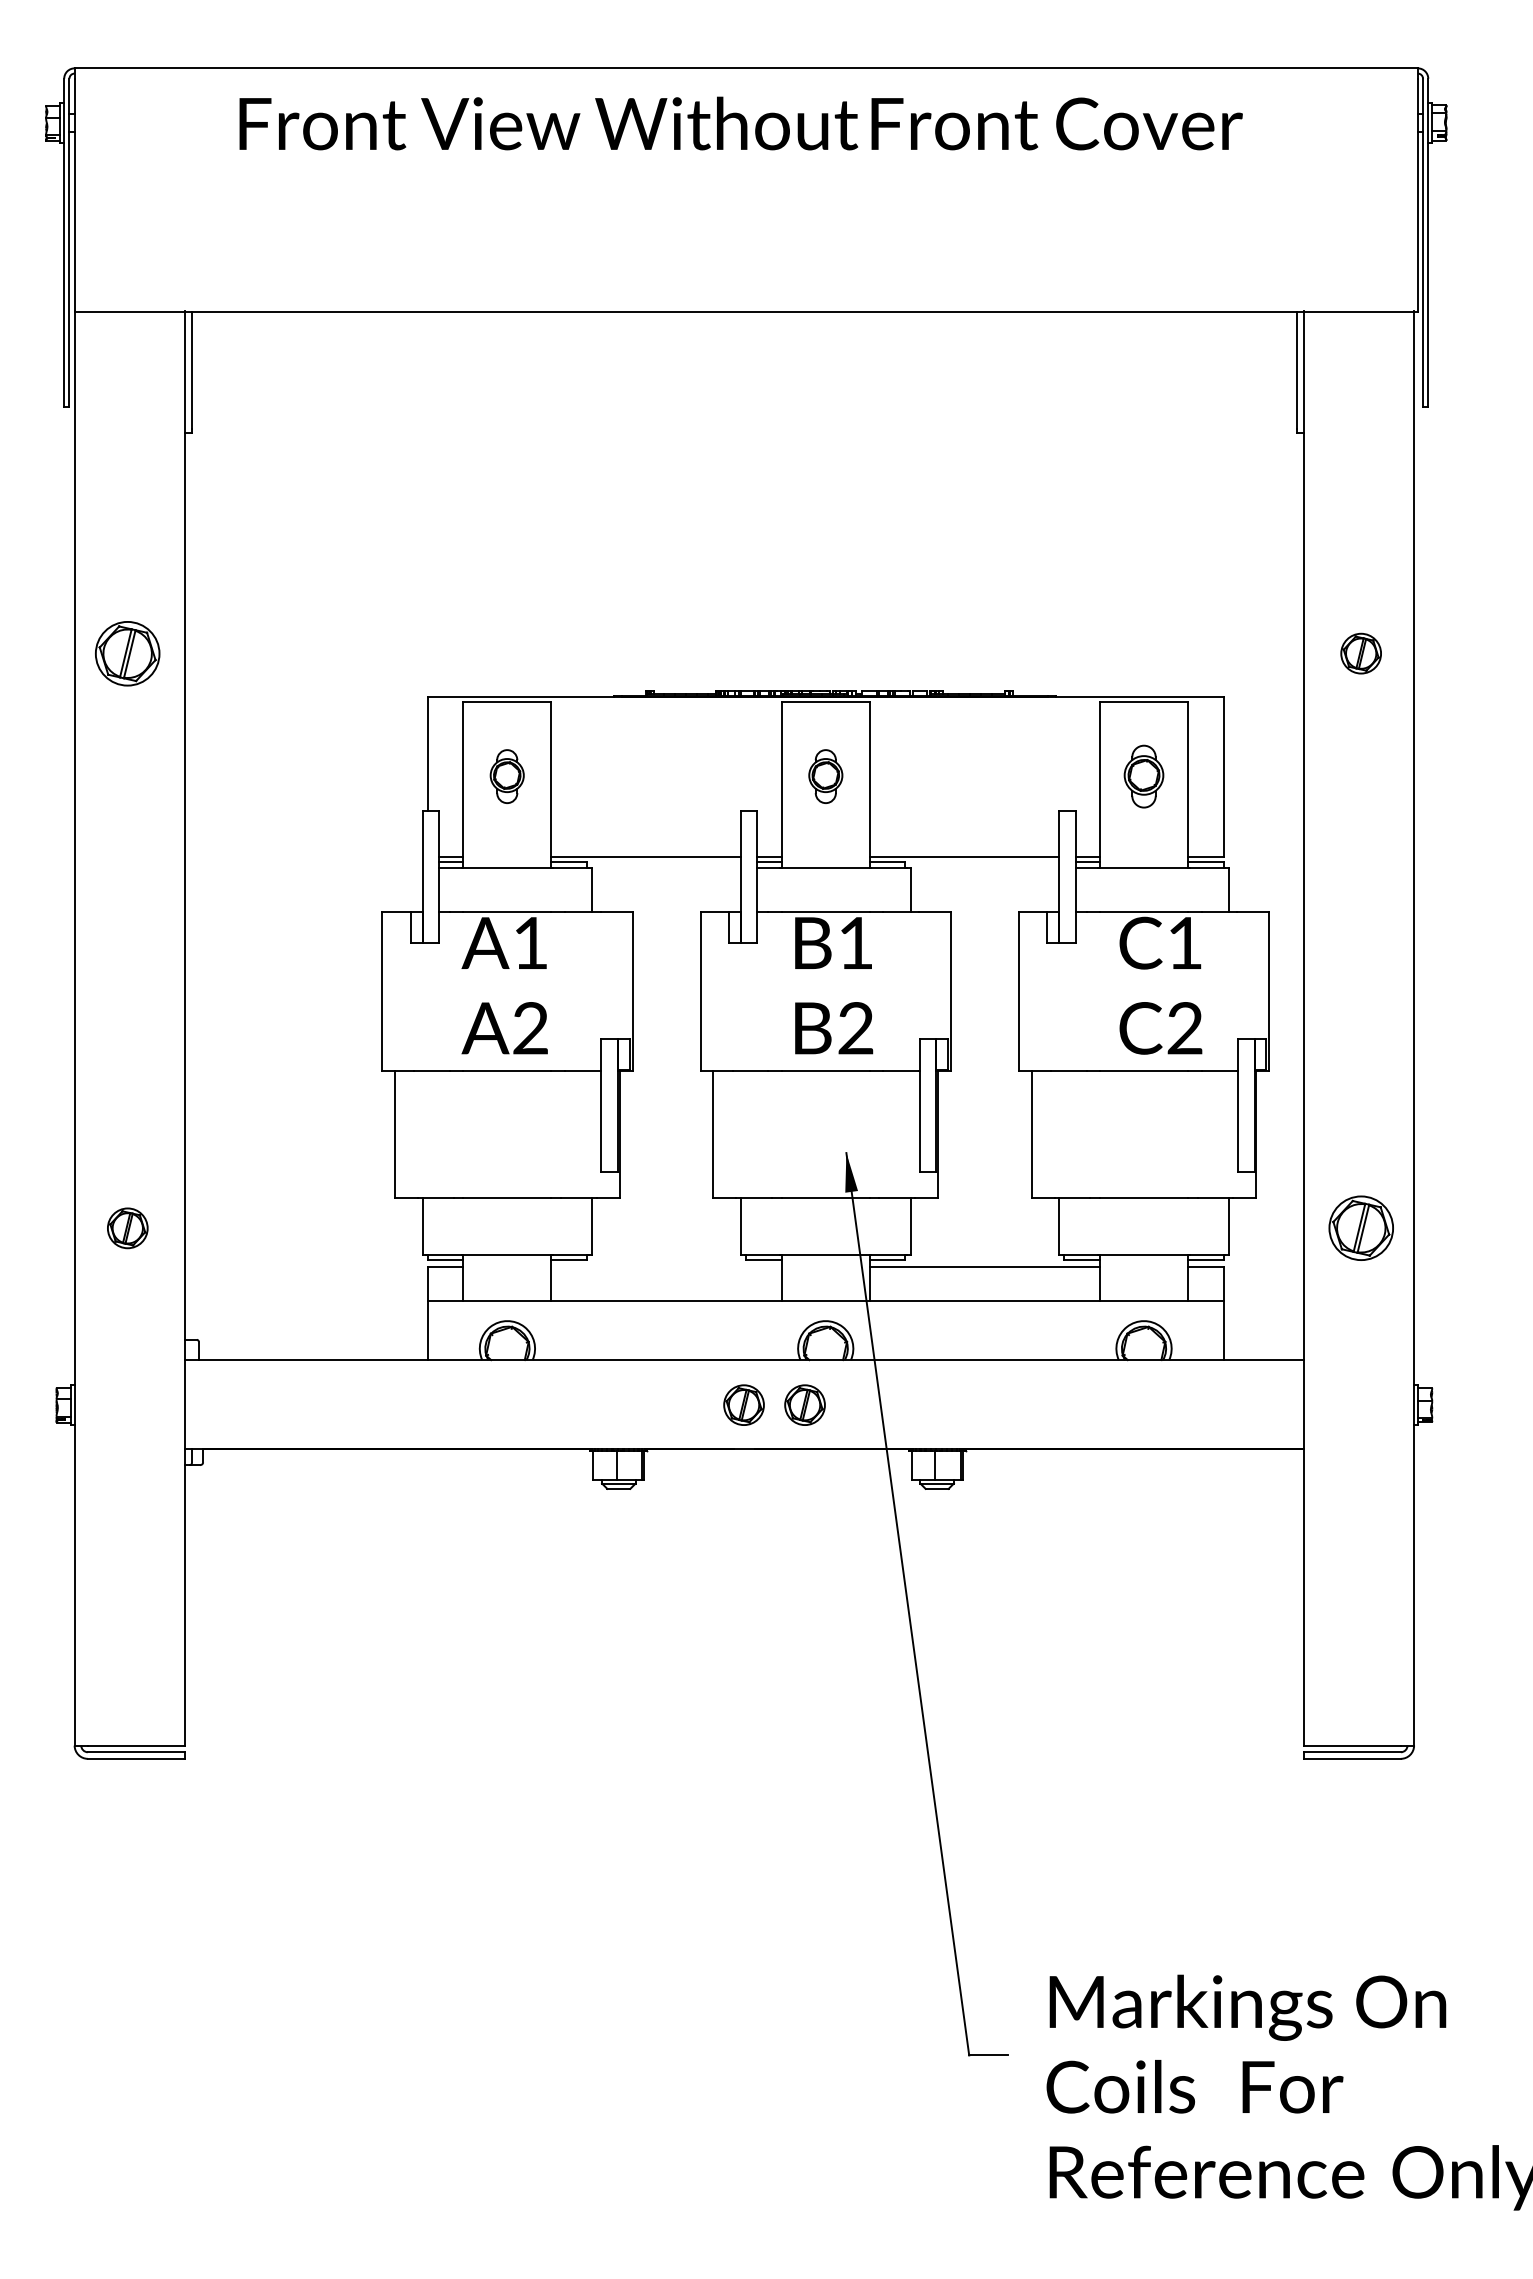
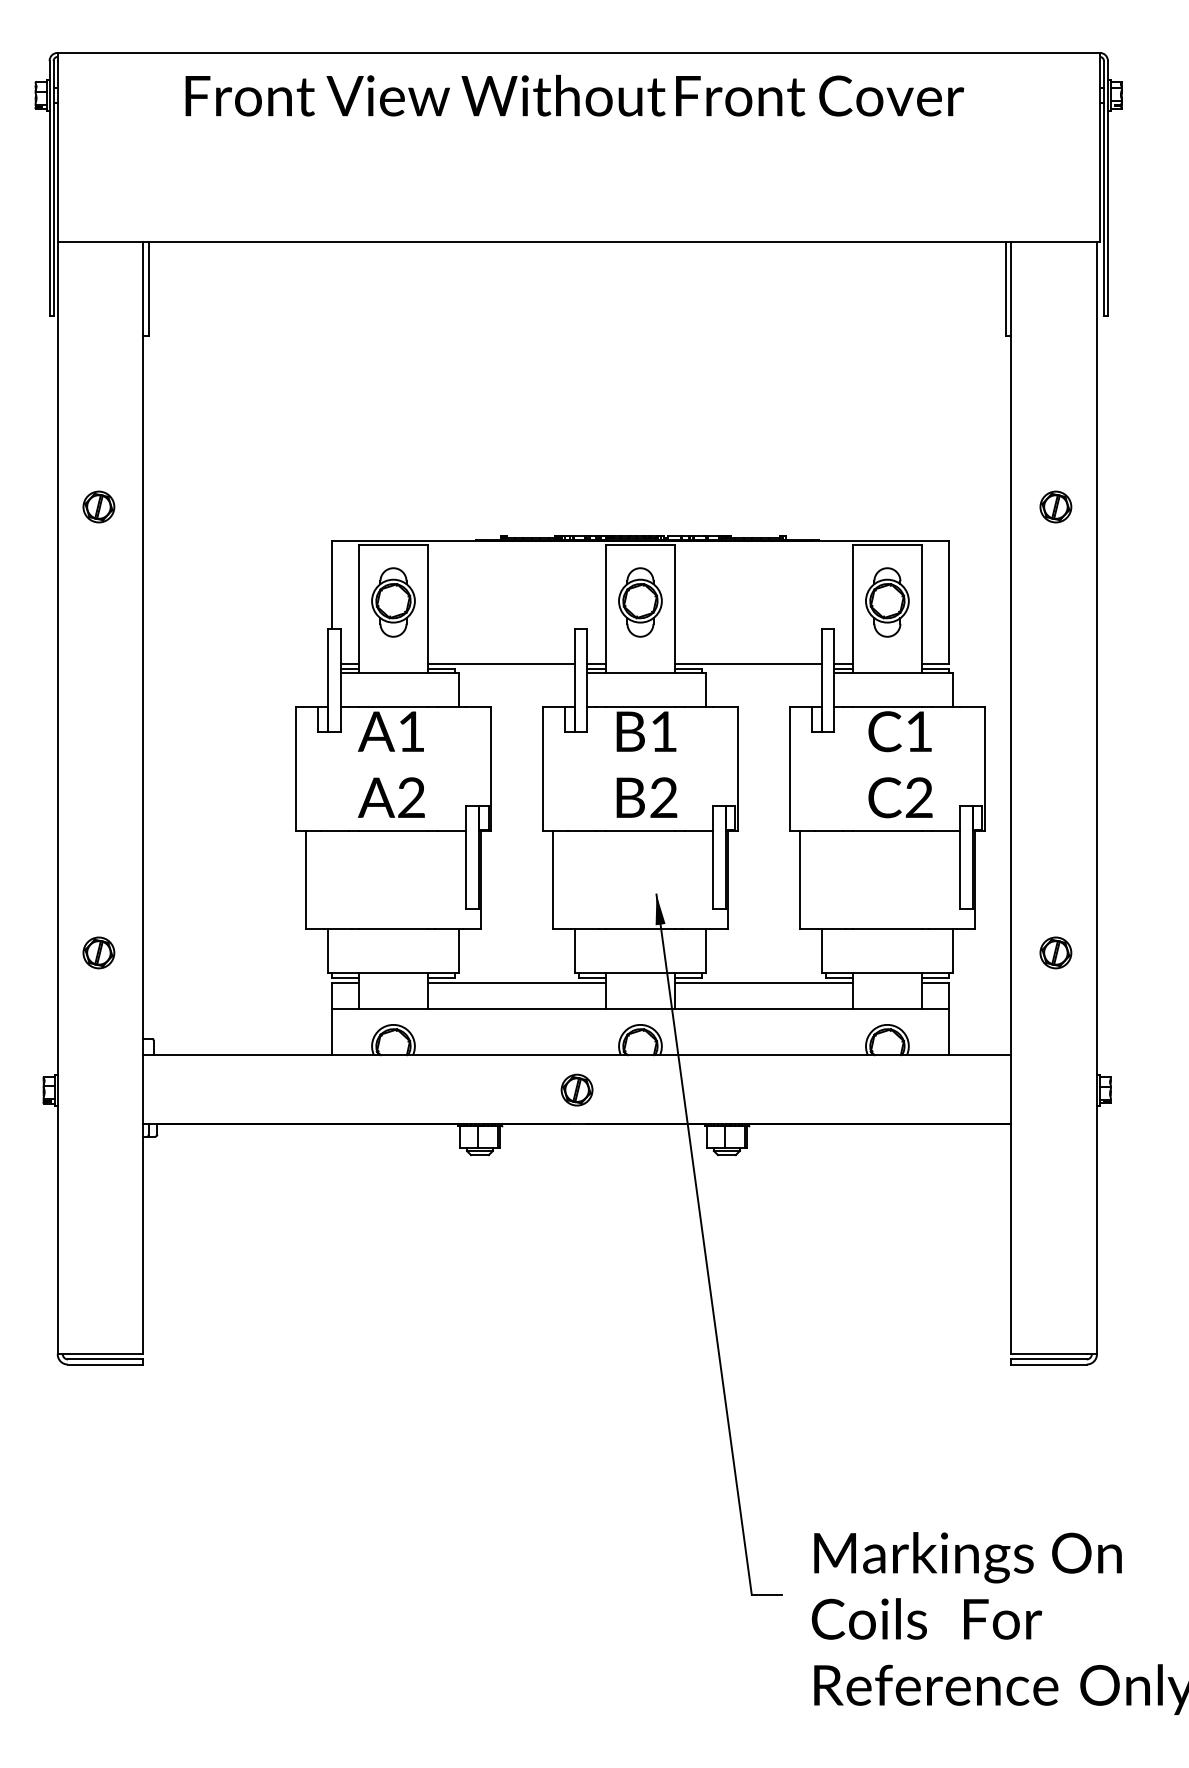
part: (127, 653) -> (98, 506), size x0.62
part: (506, 776) -> (392, 602), size x1.67
part: (825, 776) -> (640, 602), size x1.67
part: (1143, 776) -> (887, 602), size x1.43
part: (1360, 1228) -> (1055, 953), size x0.62
line: (666, 1267) -> (516, 983), added
part: (804, 1404) -> (623, 1089), removed

